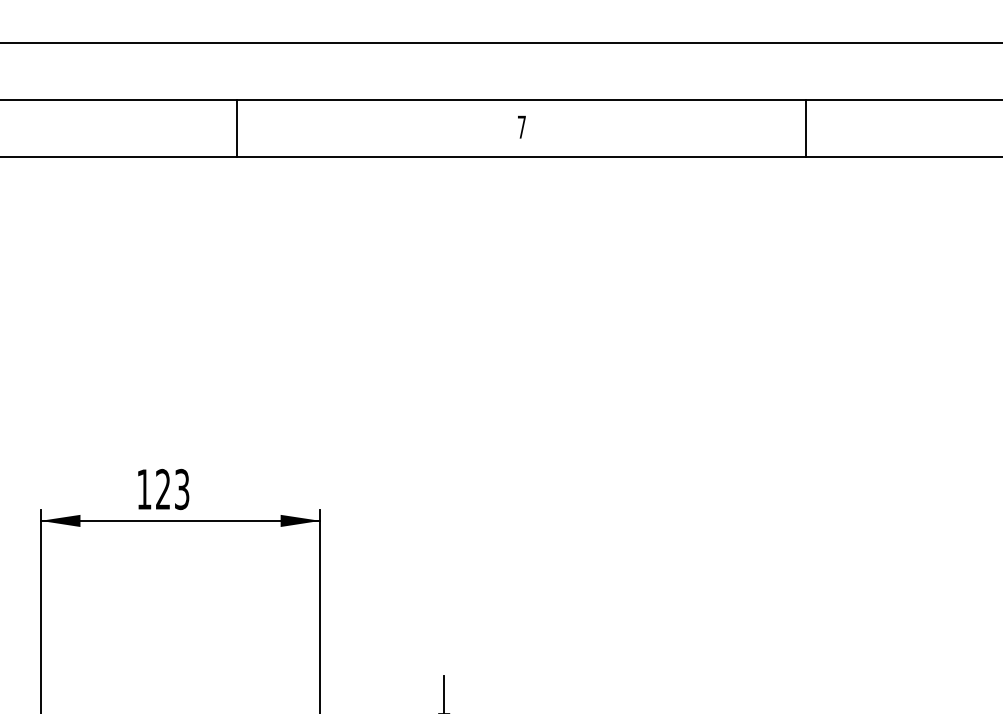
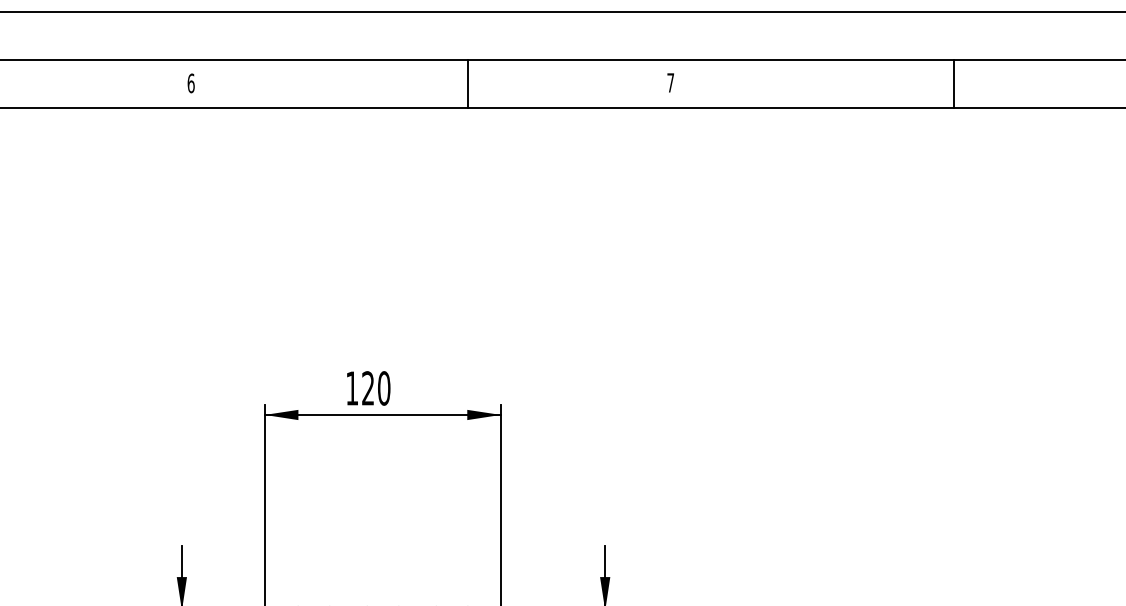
line: (237, 127) -> (467, 83), moved
line: (806, 127) -> (954, 83), moved
text: (182, 489) -> (384, 388), 123 -> 120

